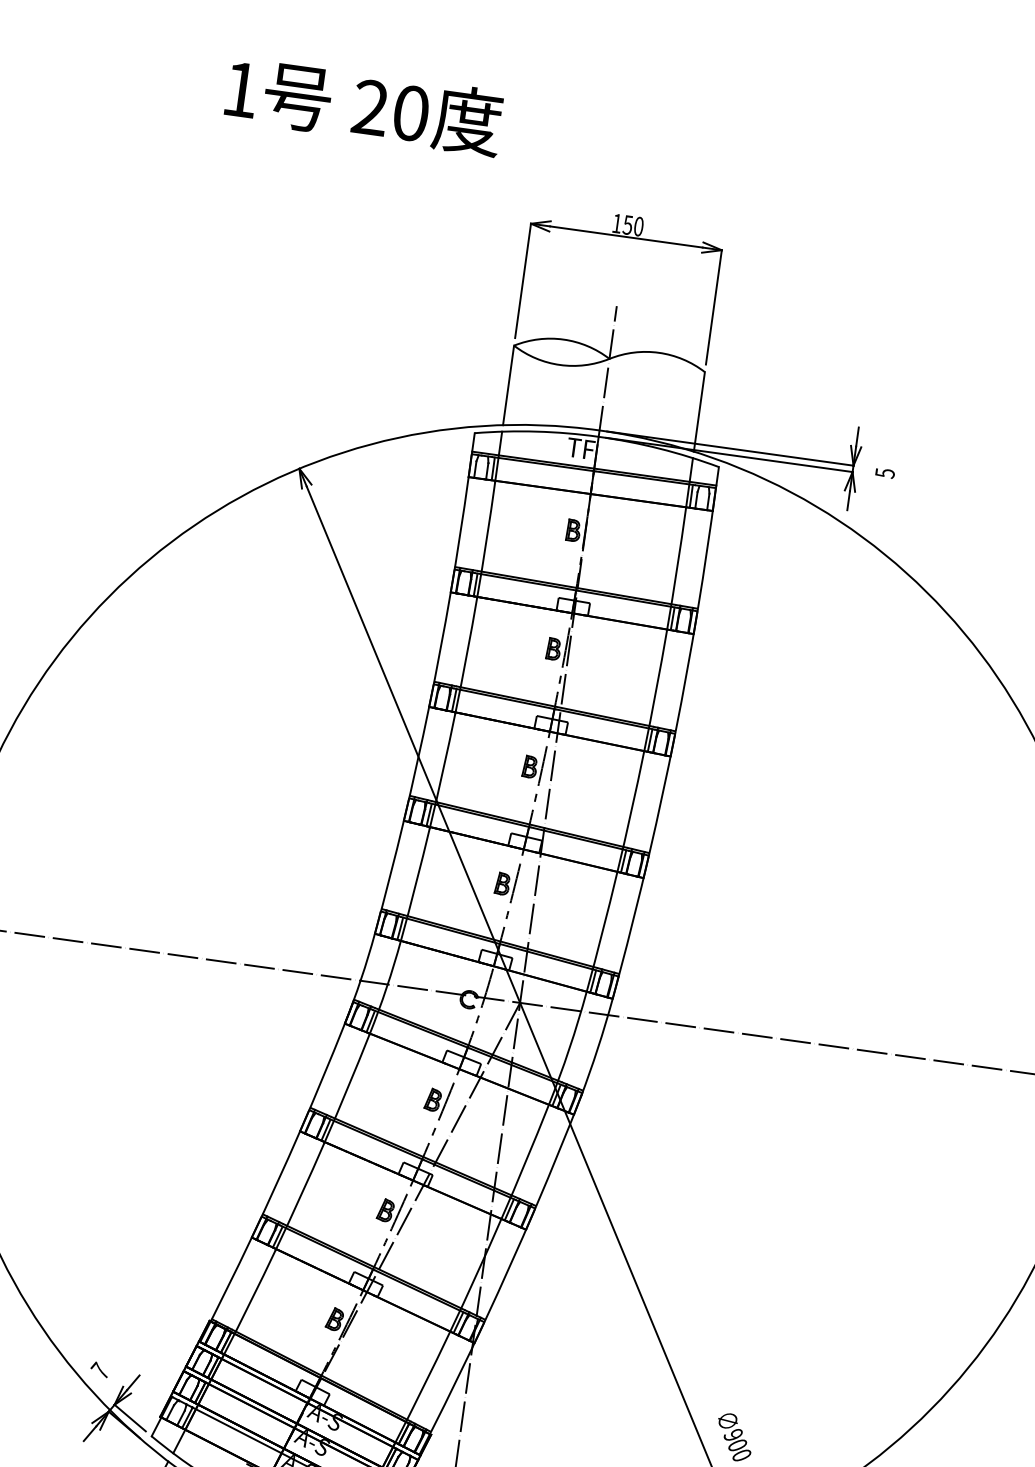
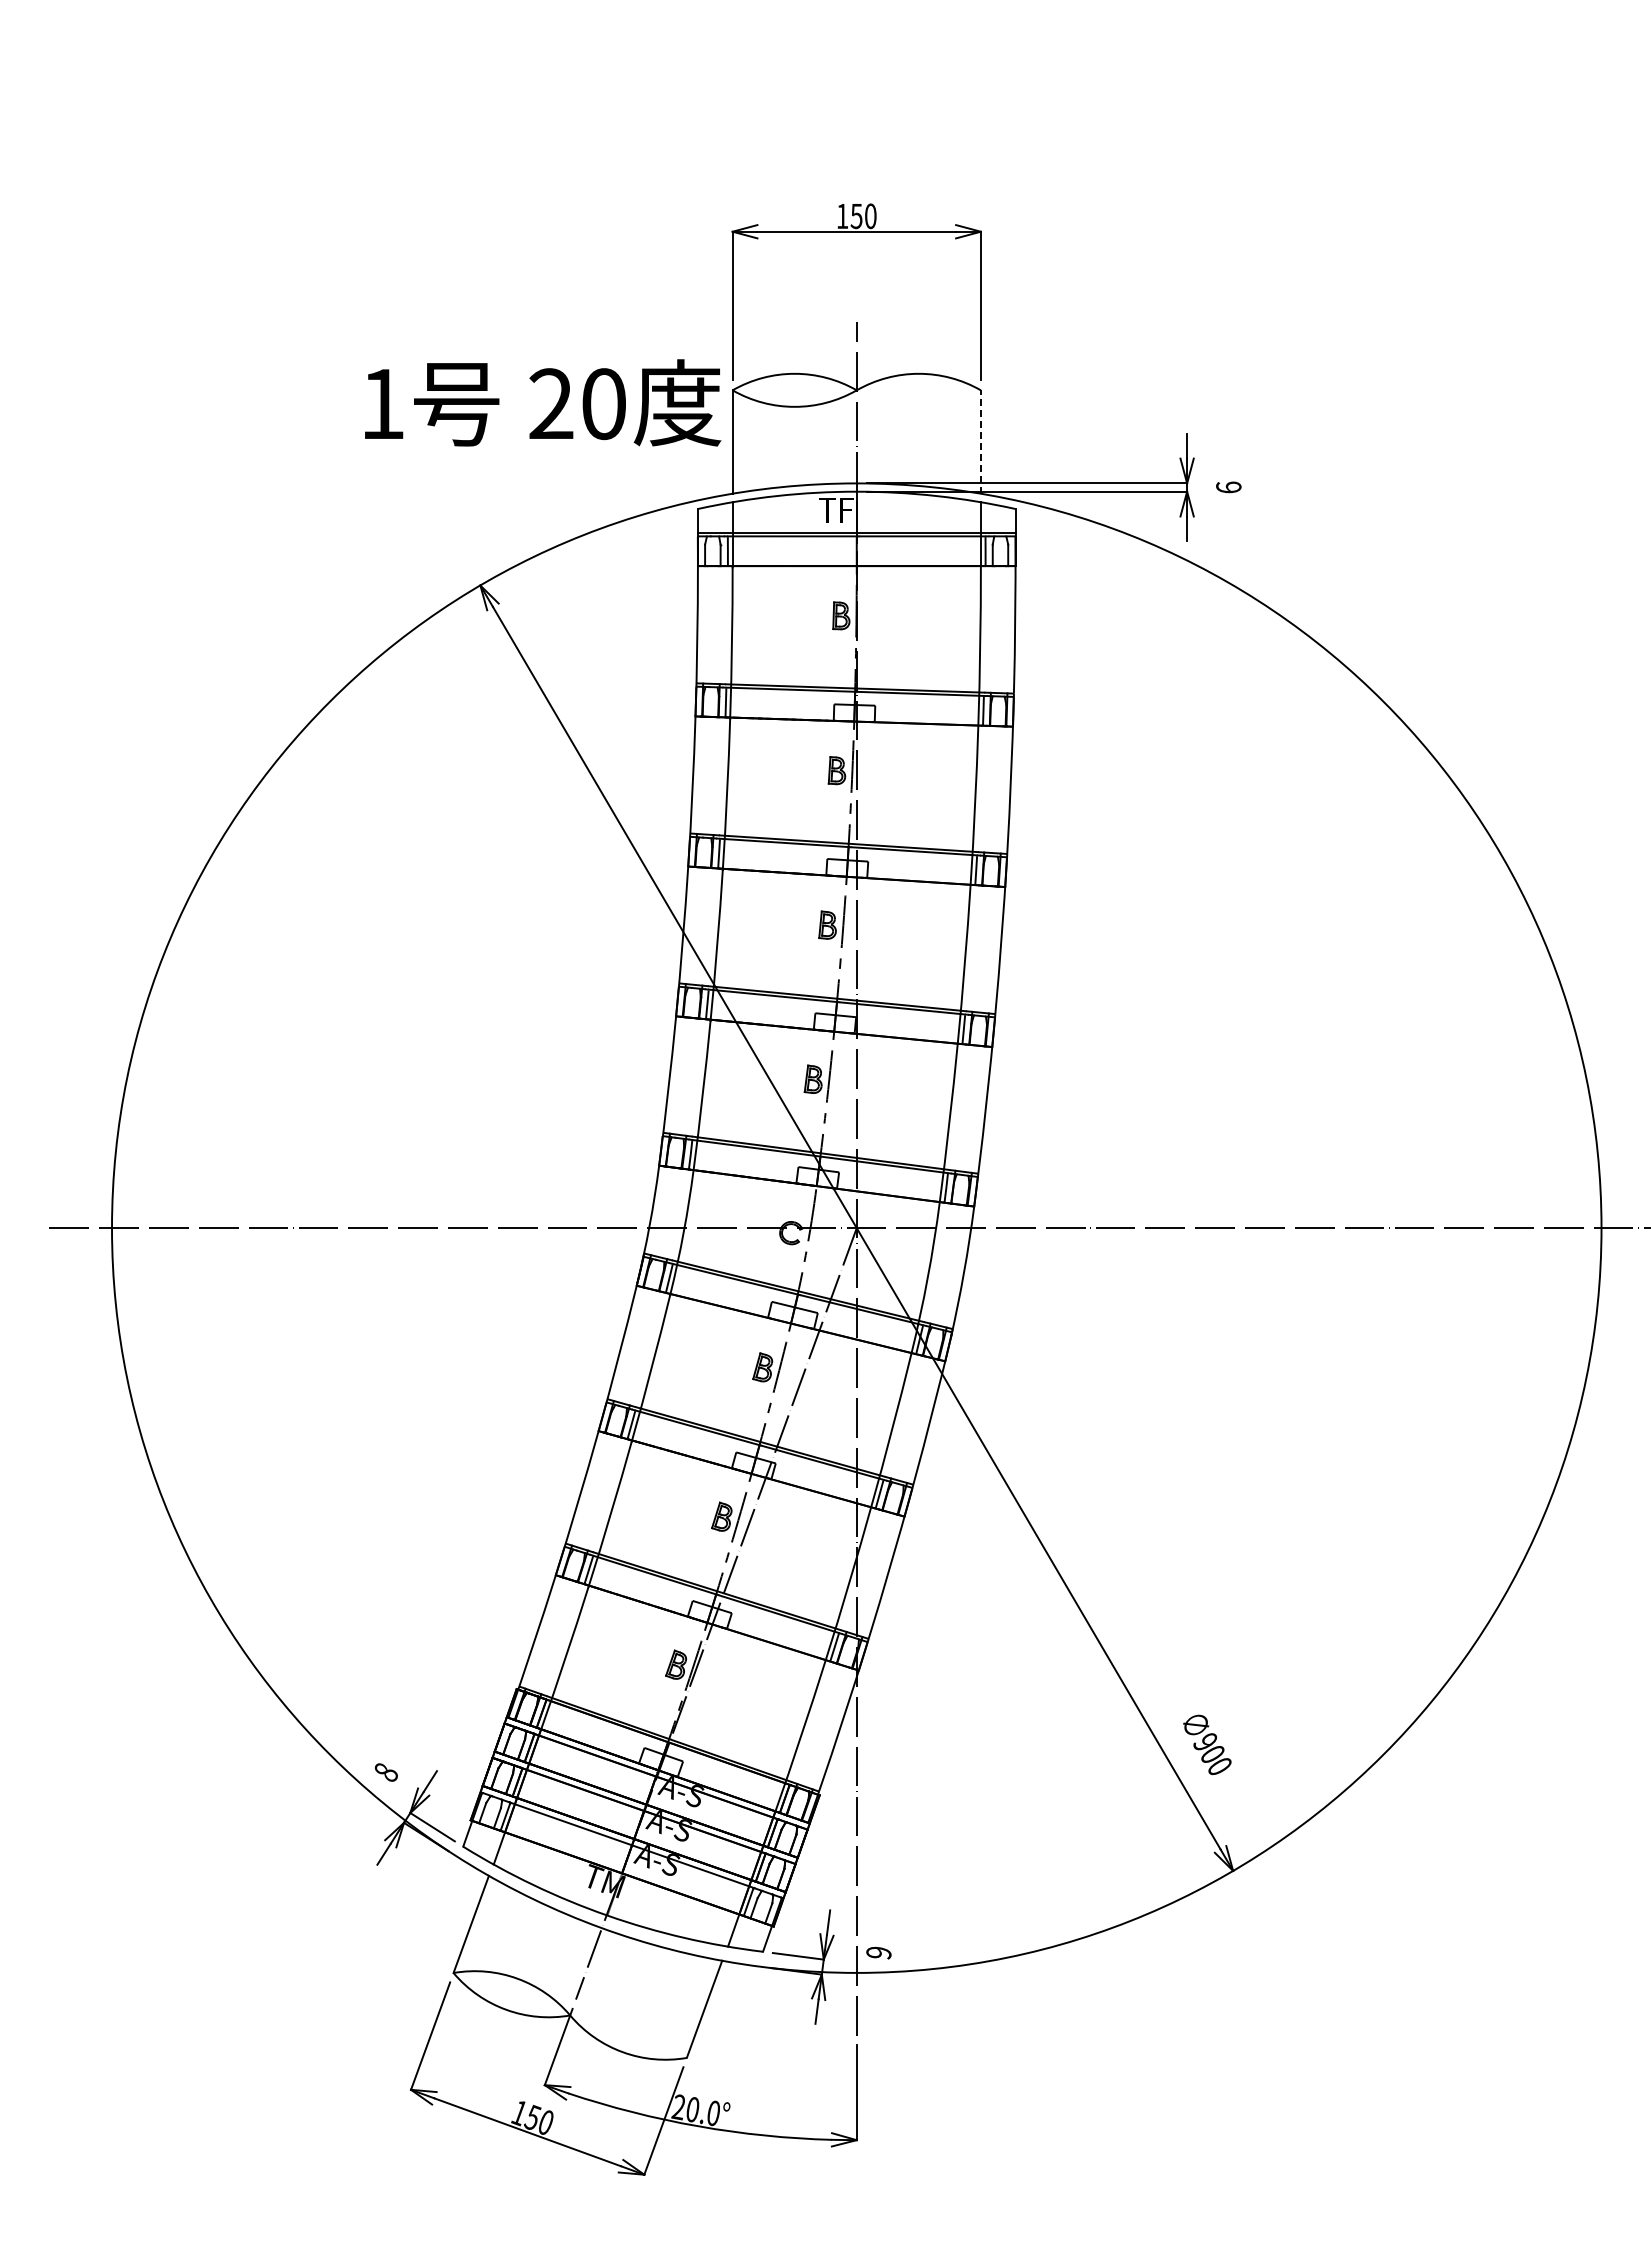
text: (364, 105) -> (543, 402), moved
line: (699, 412) -> (980, 442), solid -> dashed
text: (884, 473) -> (1228, 487), 5 -> 6
text: (99, 1370) -> (384, 1771), 7 -> 8

